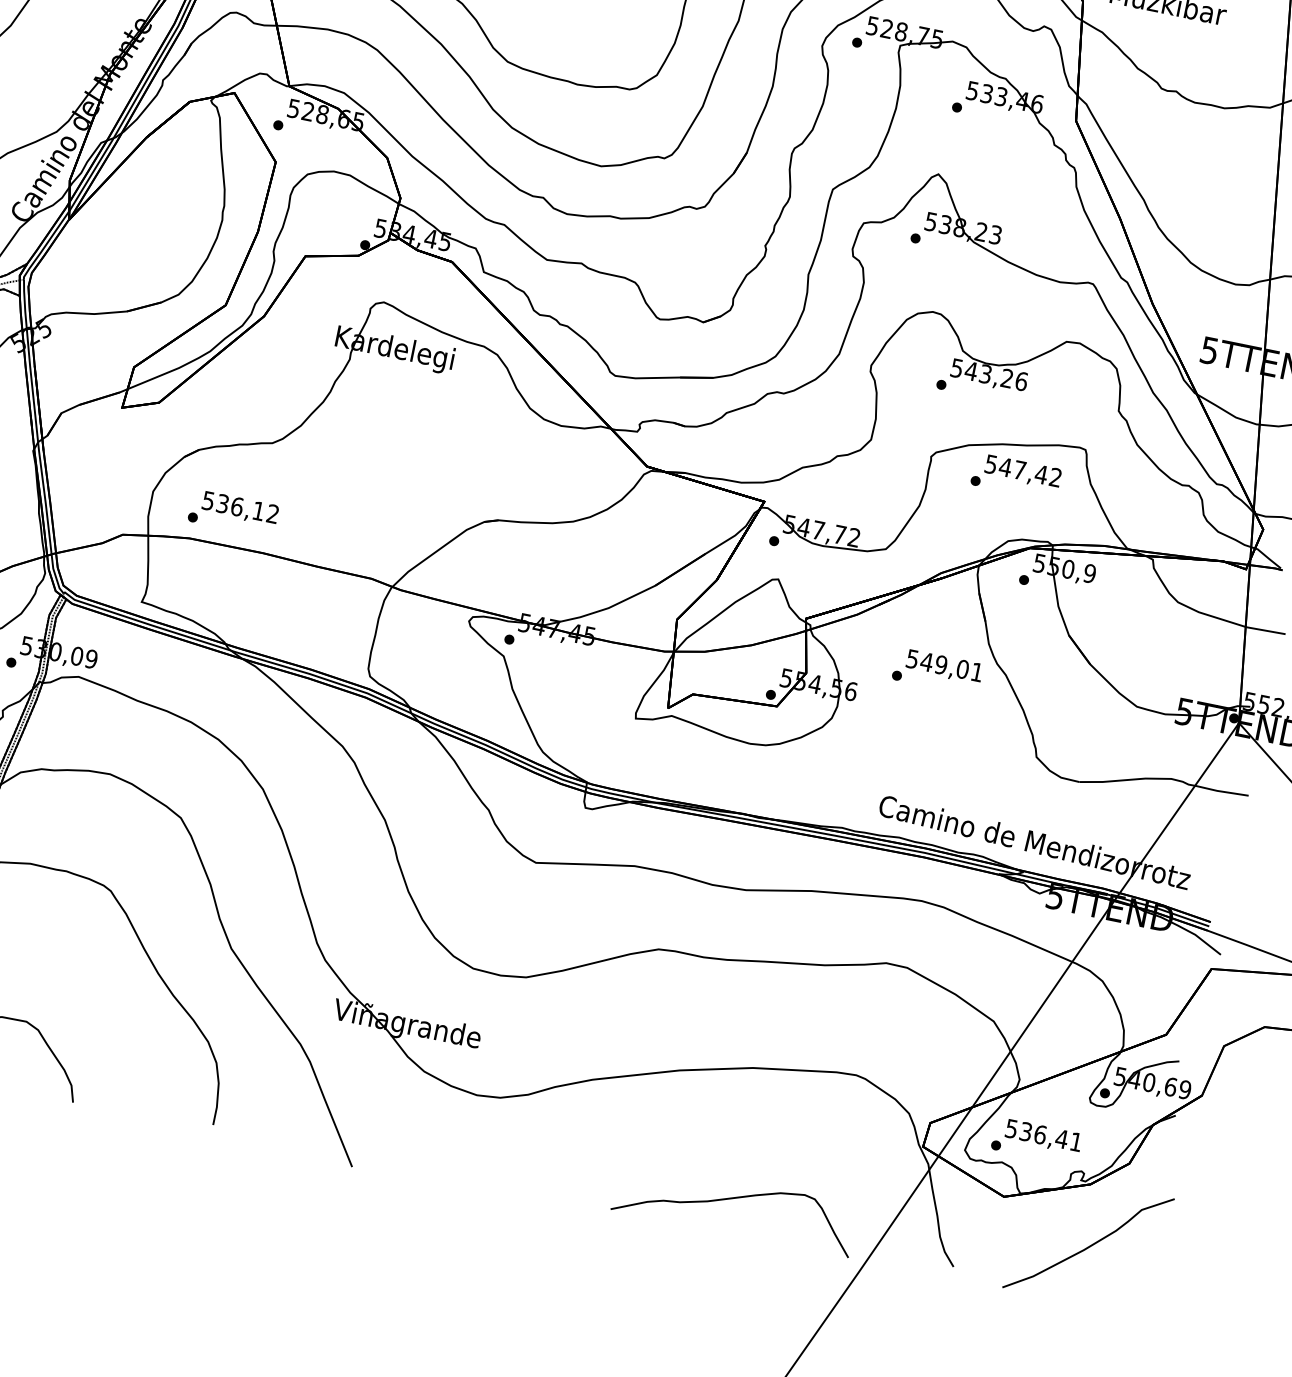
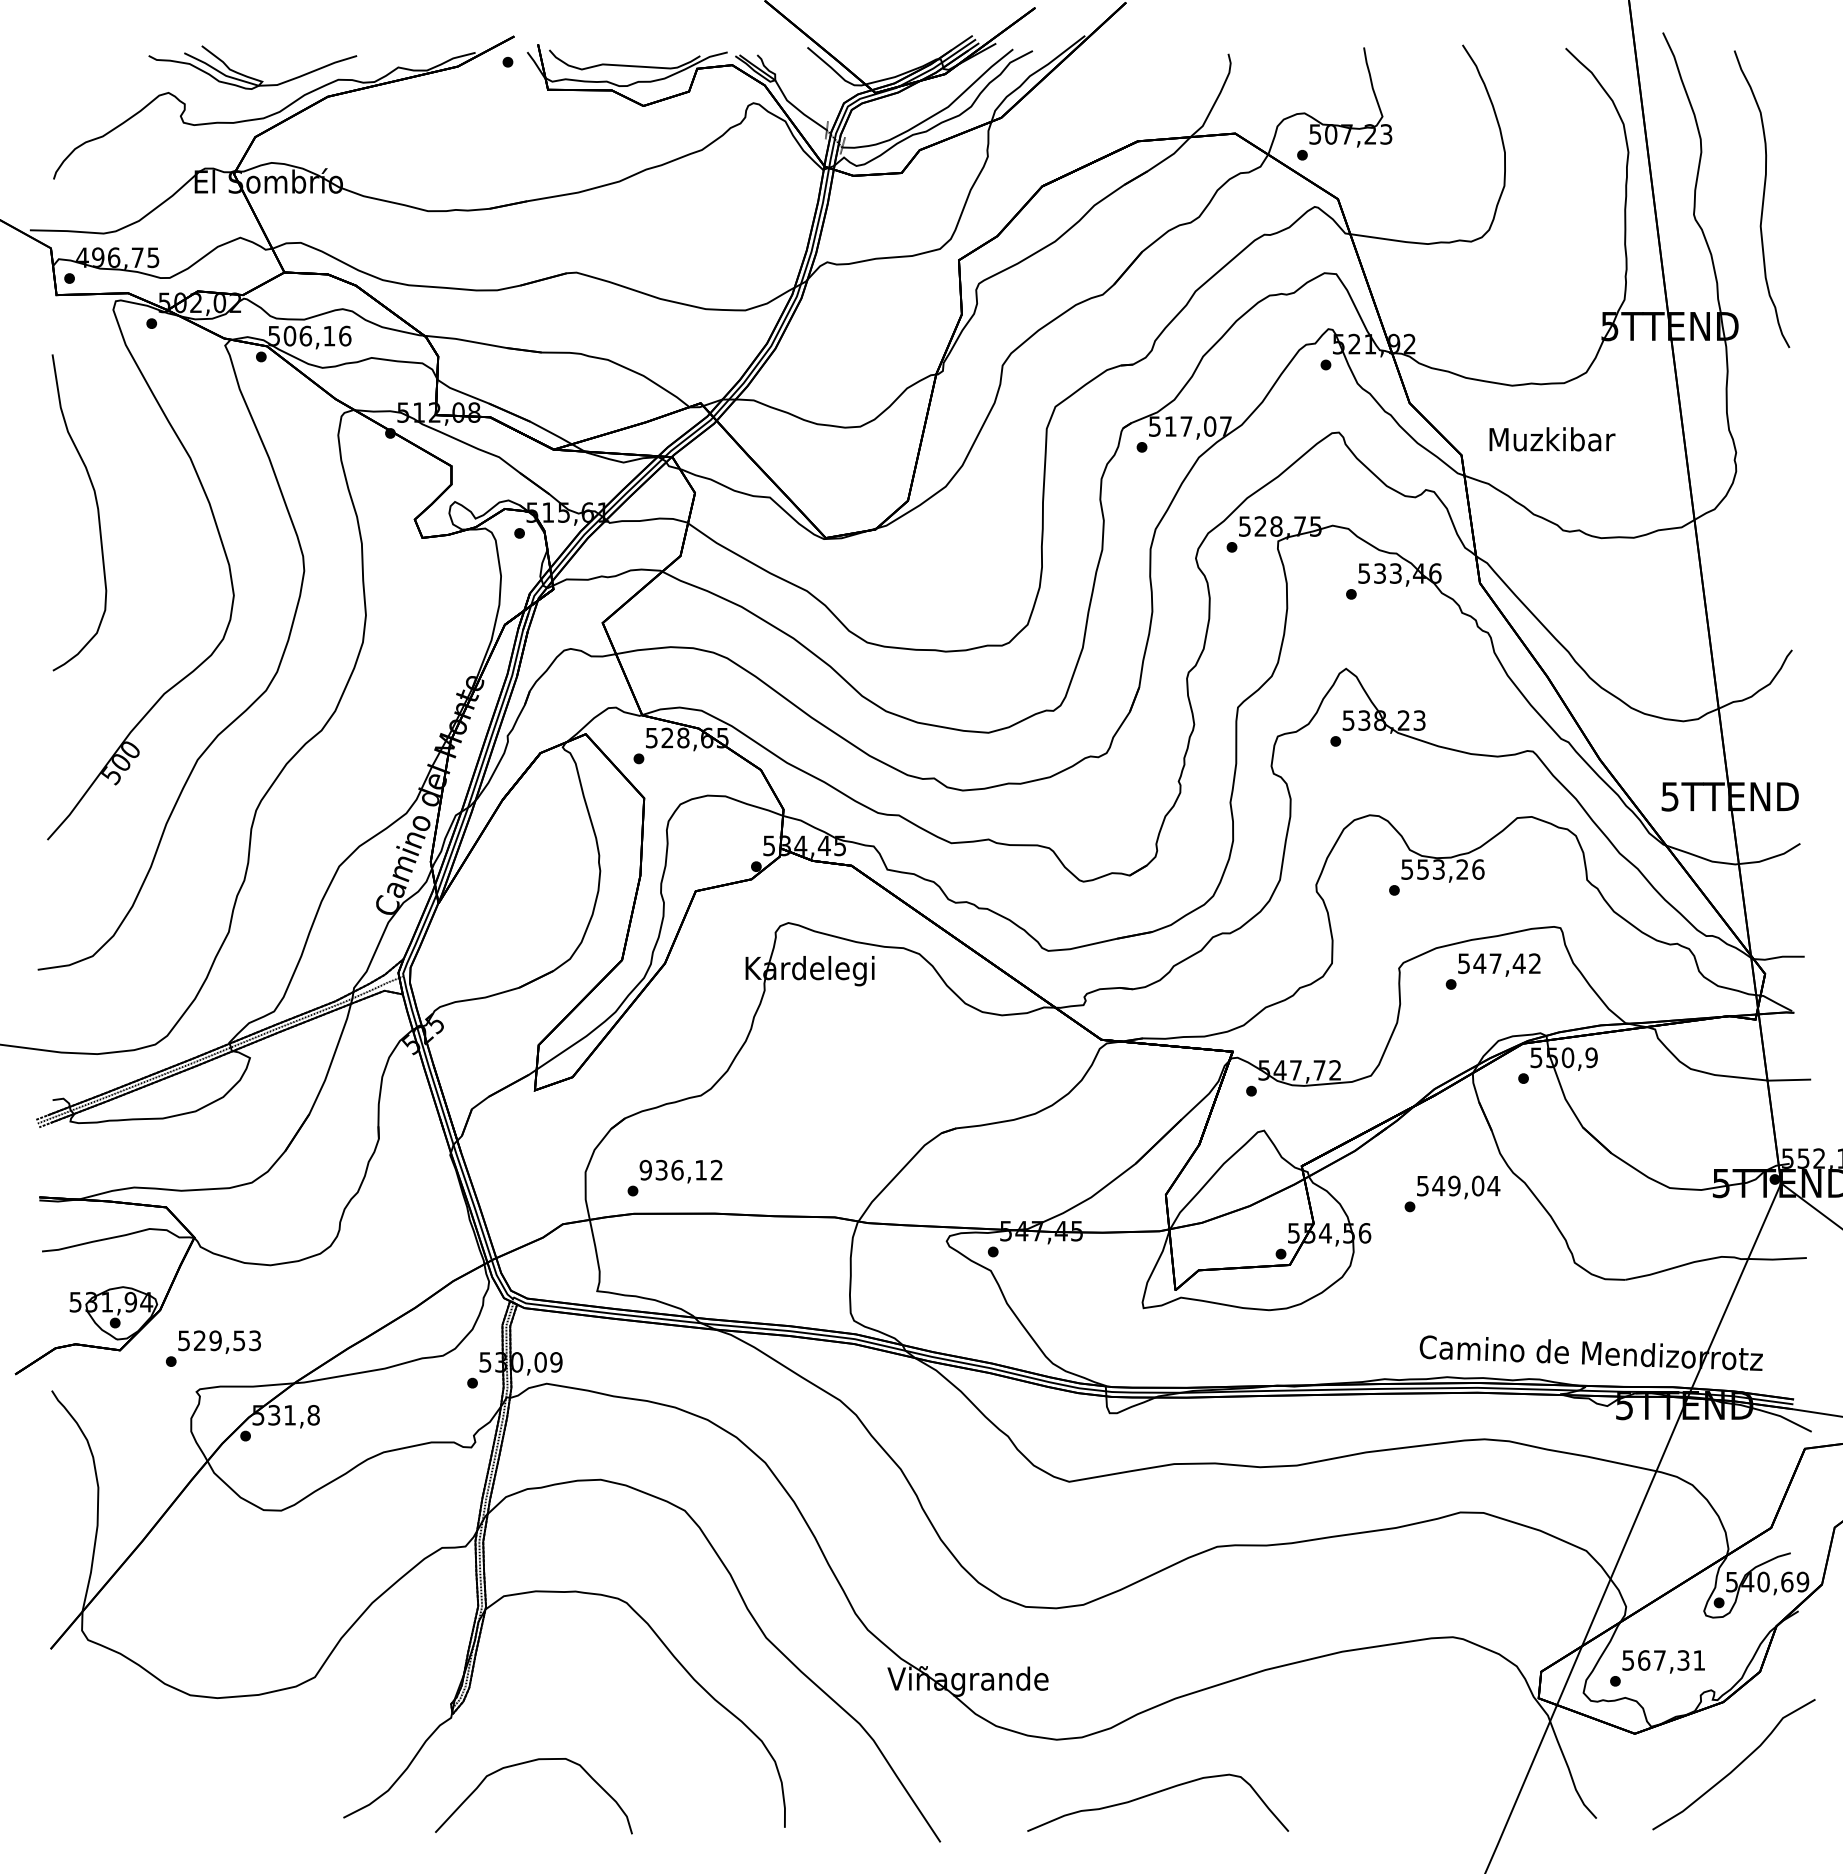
text: (970, 371) -> (1422, 869), 543,26 -> 553,26
text: (208, 500) -> (645, 1169), 536,12 -> 936,12
text: (976, 672) -> (1493, 1186), 549,01 -> 549,04
text: (1044, 1135) -> (1664, 1660), 536,41 -> 567,31
curve: (733, 1199) -> (1154, 1794), moved

